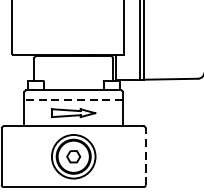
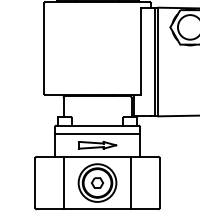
line: (73, 99) -> (97, 133), dashed -> solid
line: (34, 156) -> (63, 182), added
line: (112, 156) -> (131, 182), added
line: (145, 157) -> (159, 183), dashed -> solid

